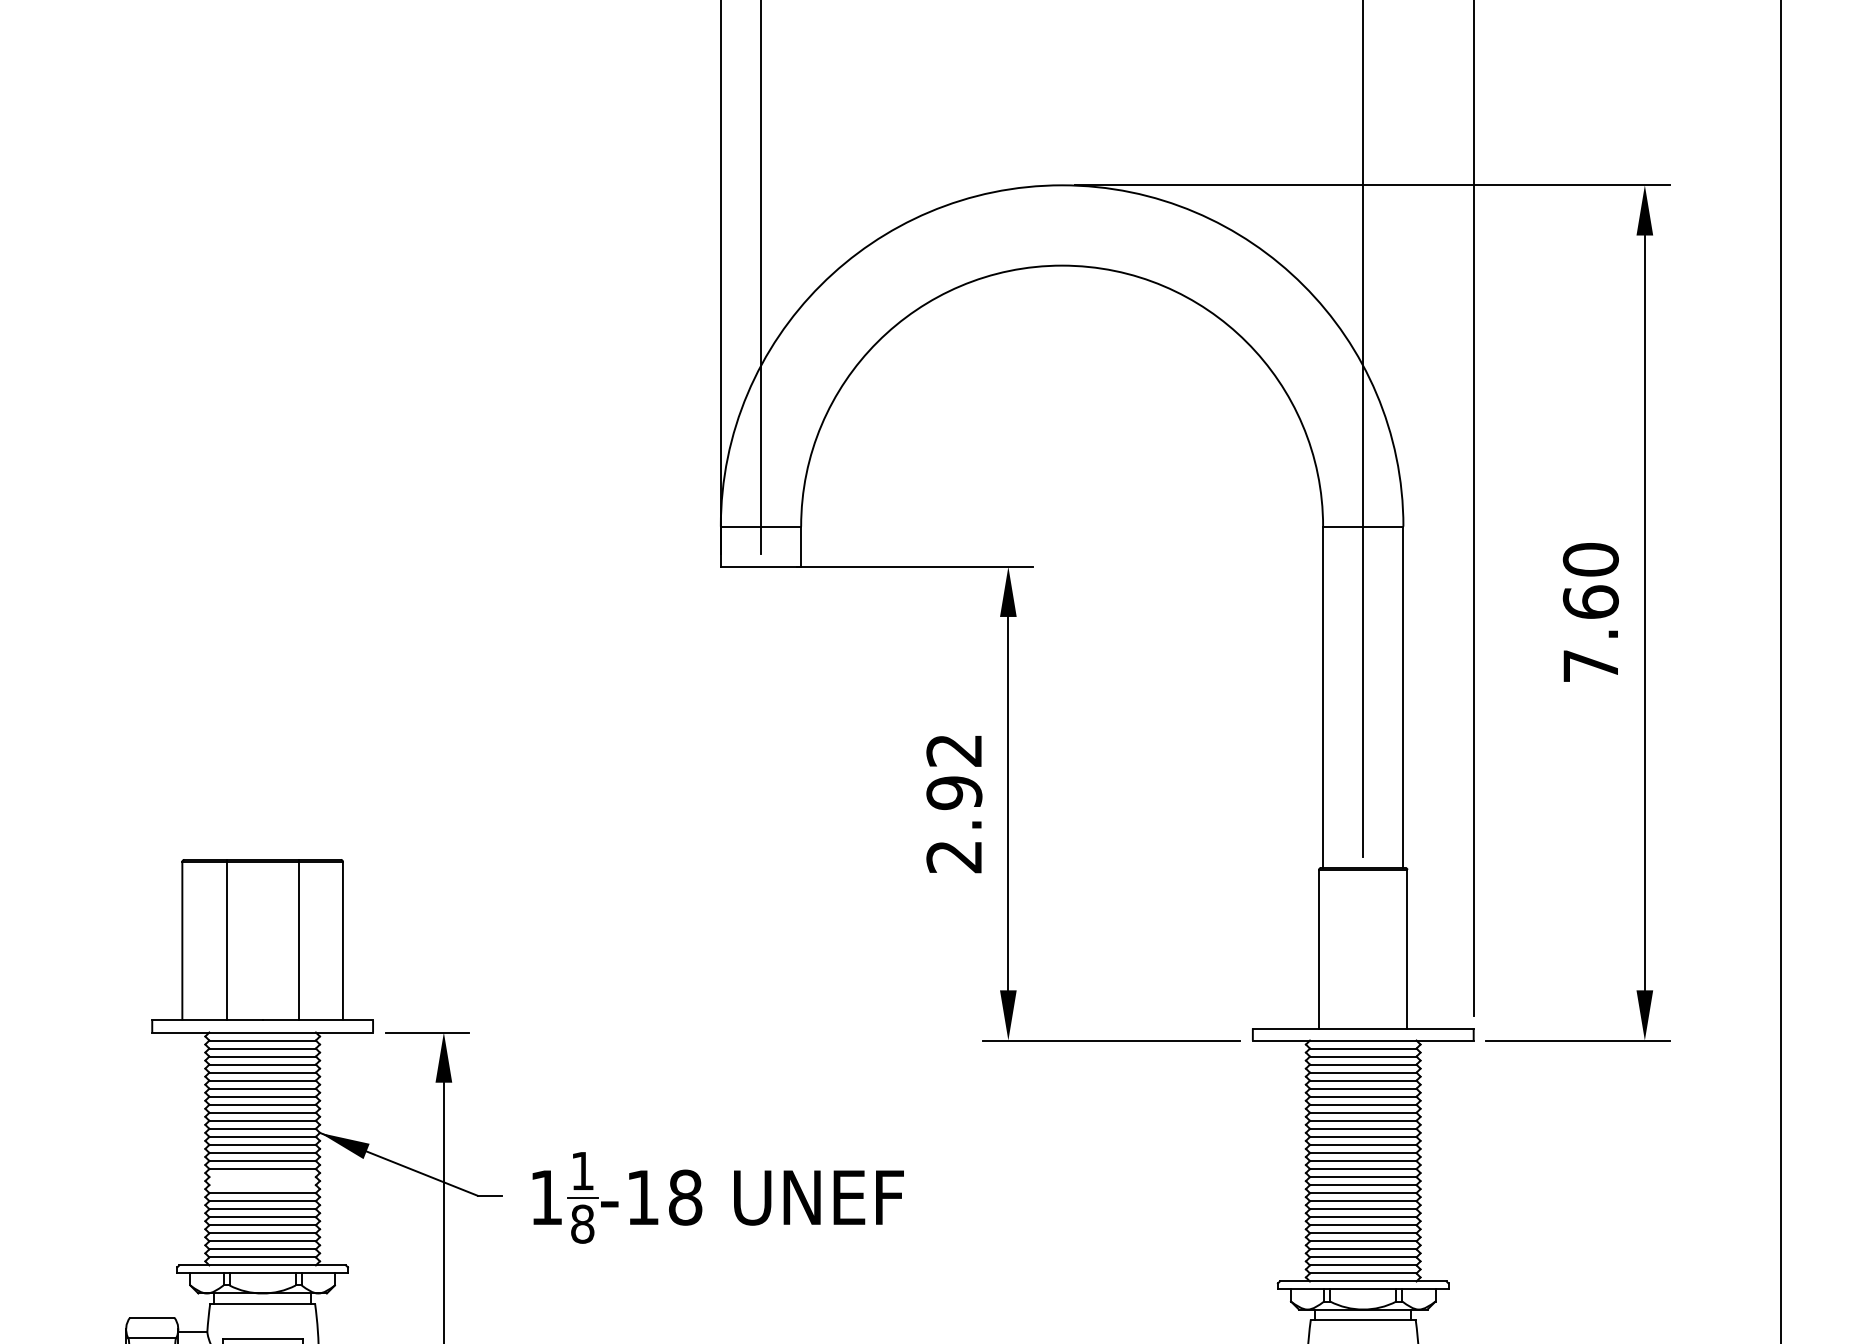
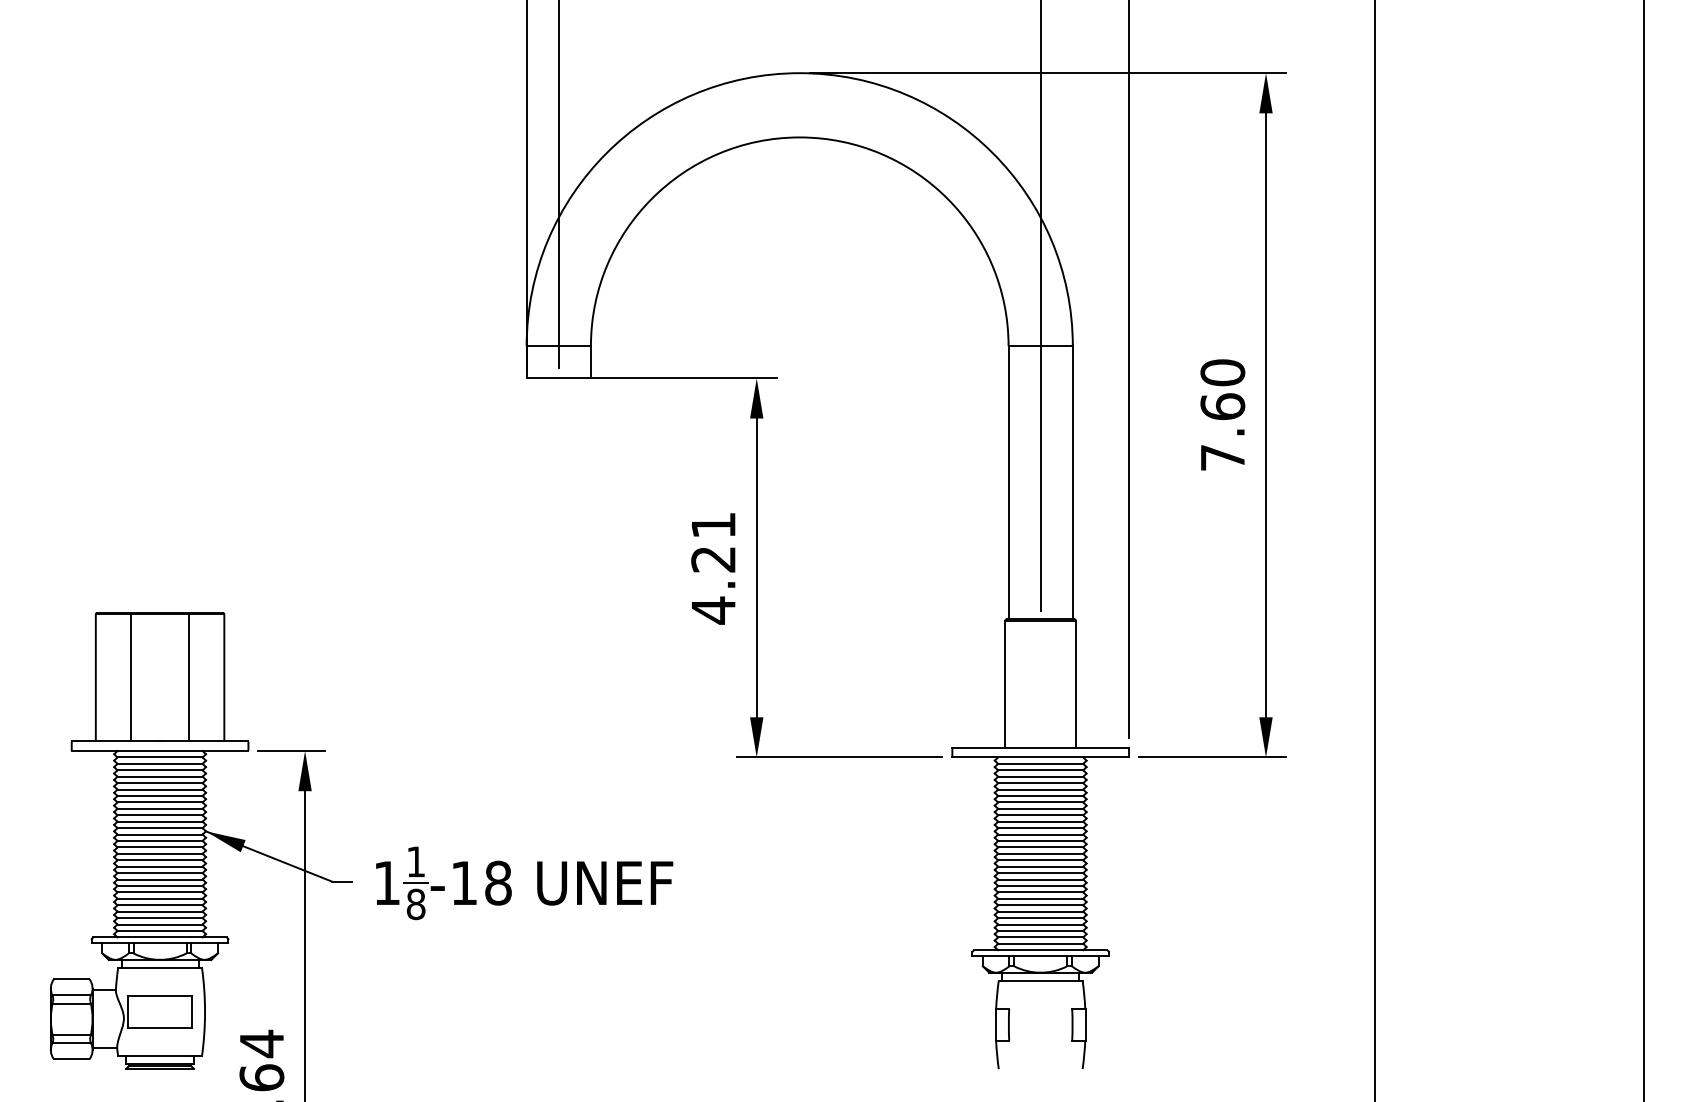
text: (954, 804) -> (713, 568), 2.92 -> 4.21
line: (261, 1176) -> (159, 866), added
line: (261, 1185) -> (159, 873), added

